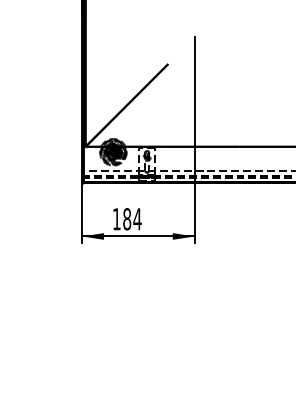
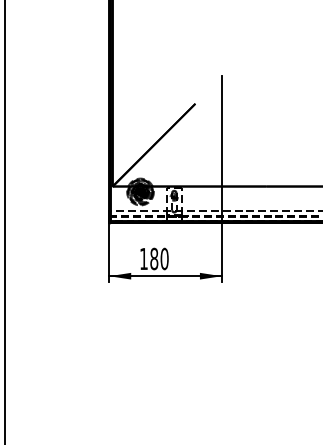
text: (137, 218) -> (164, 258), 184 -> 180

